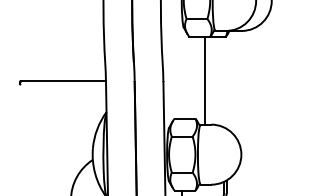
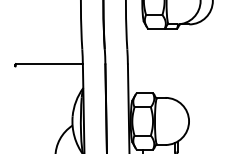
line: (205, 80) -> (160, 63), removed

